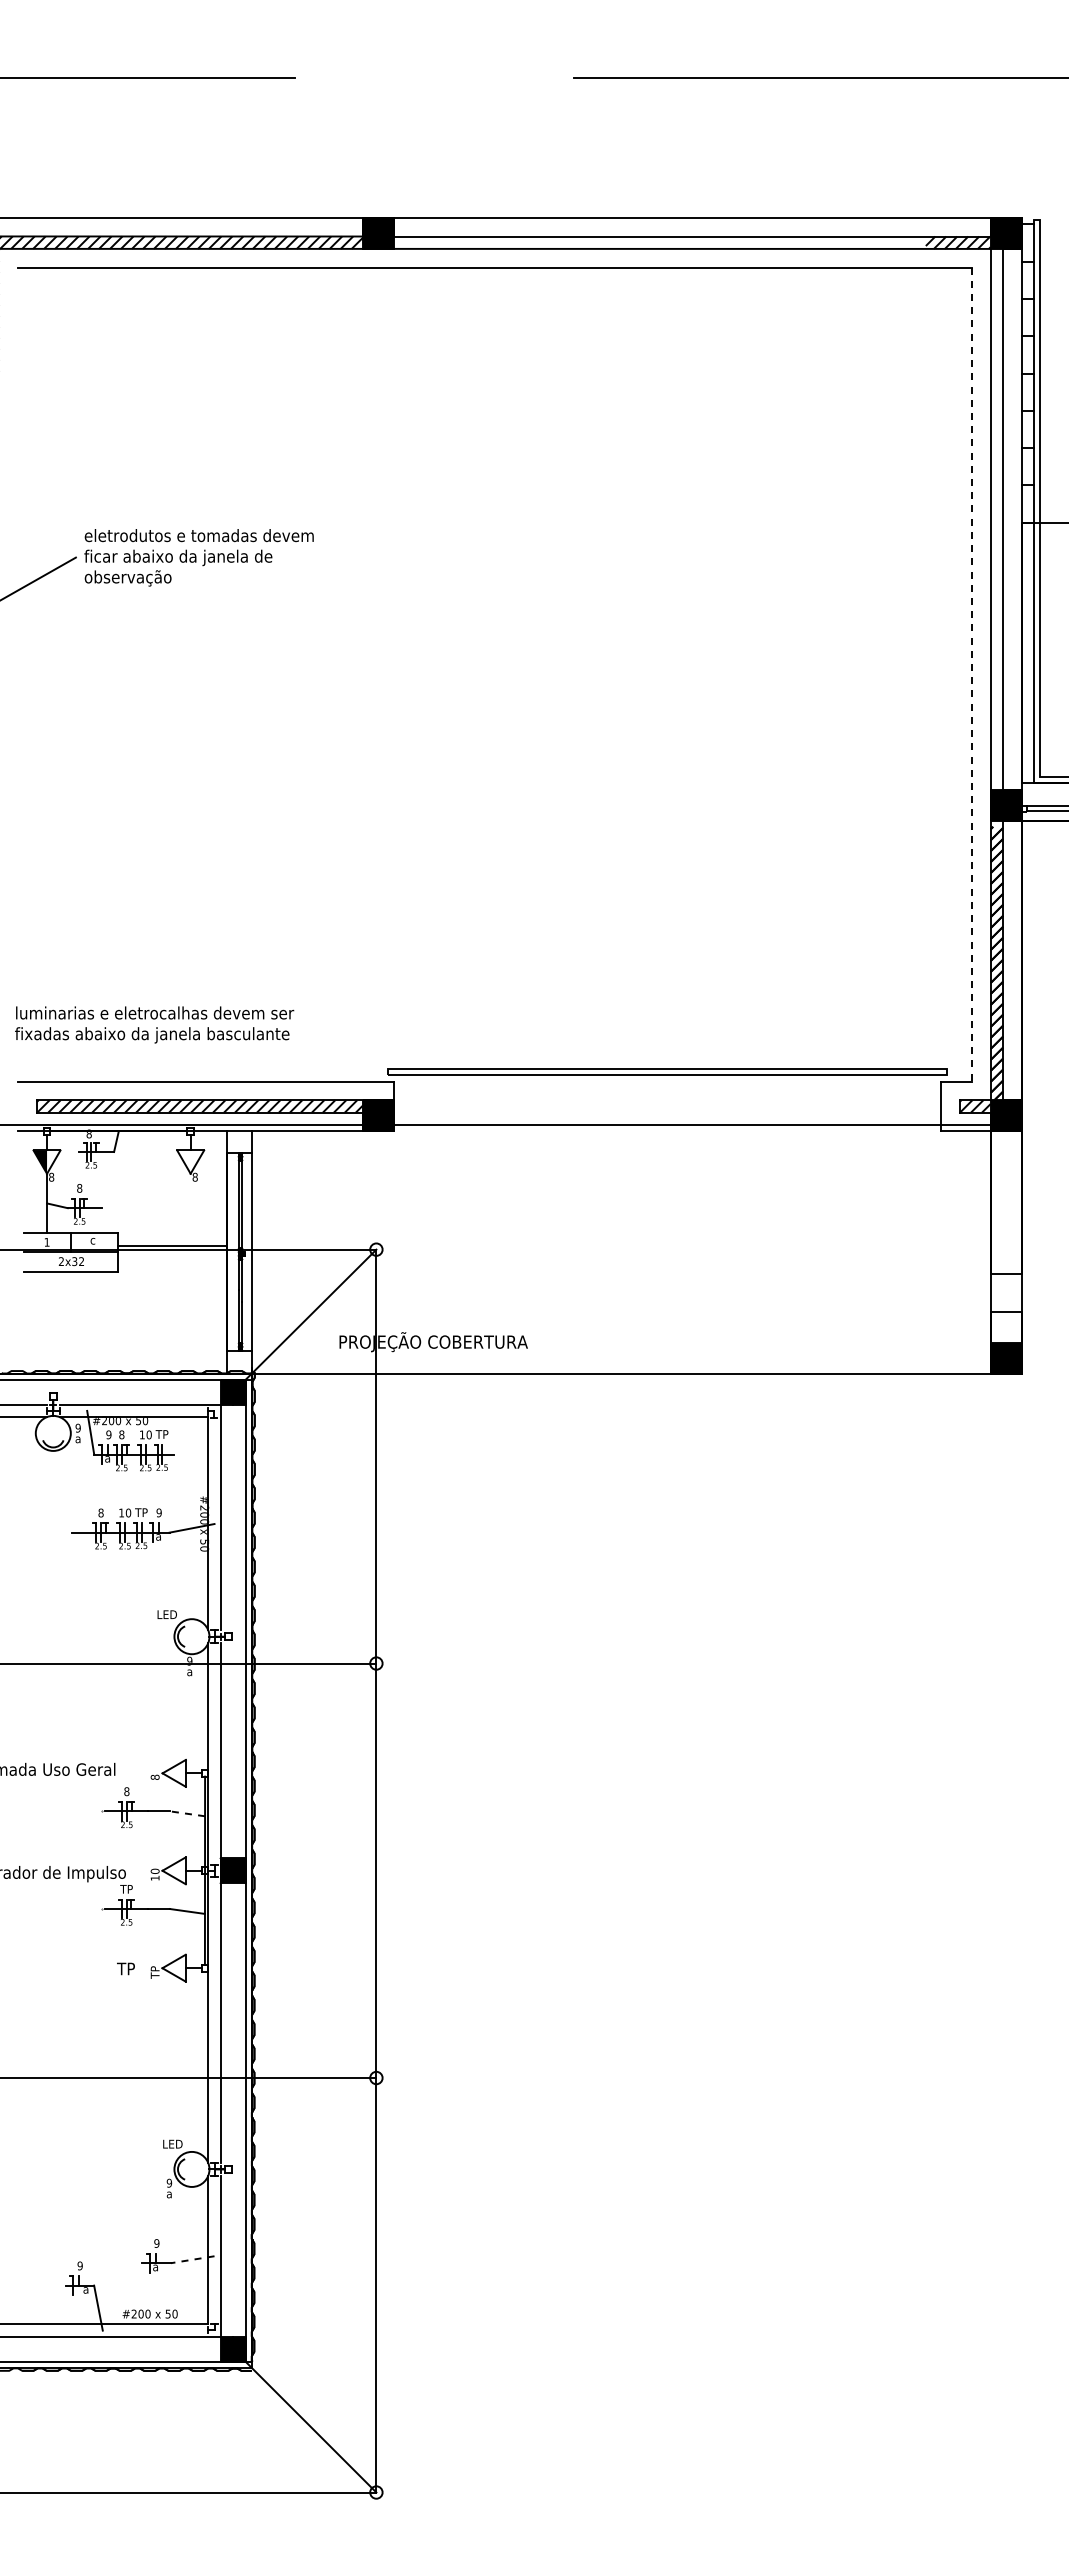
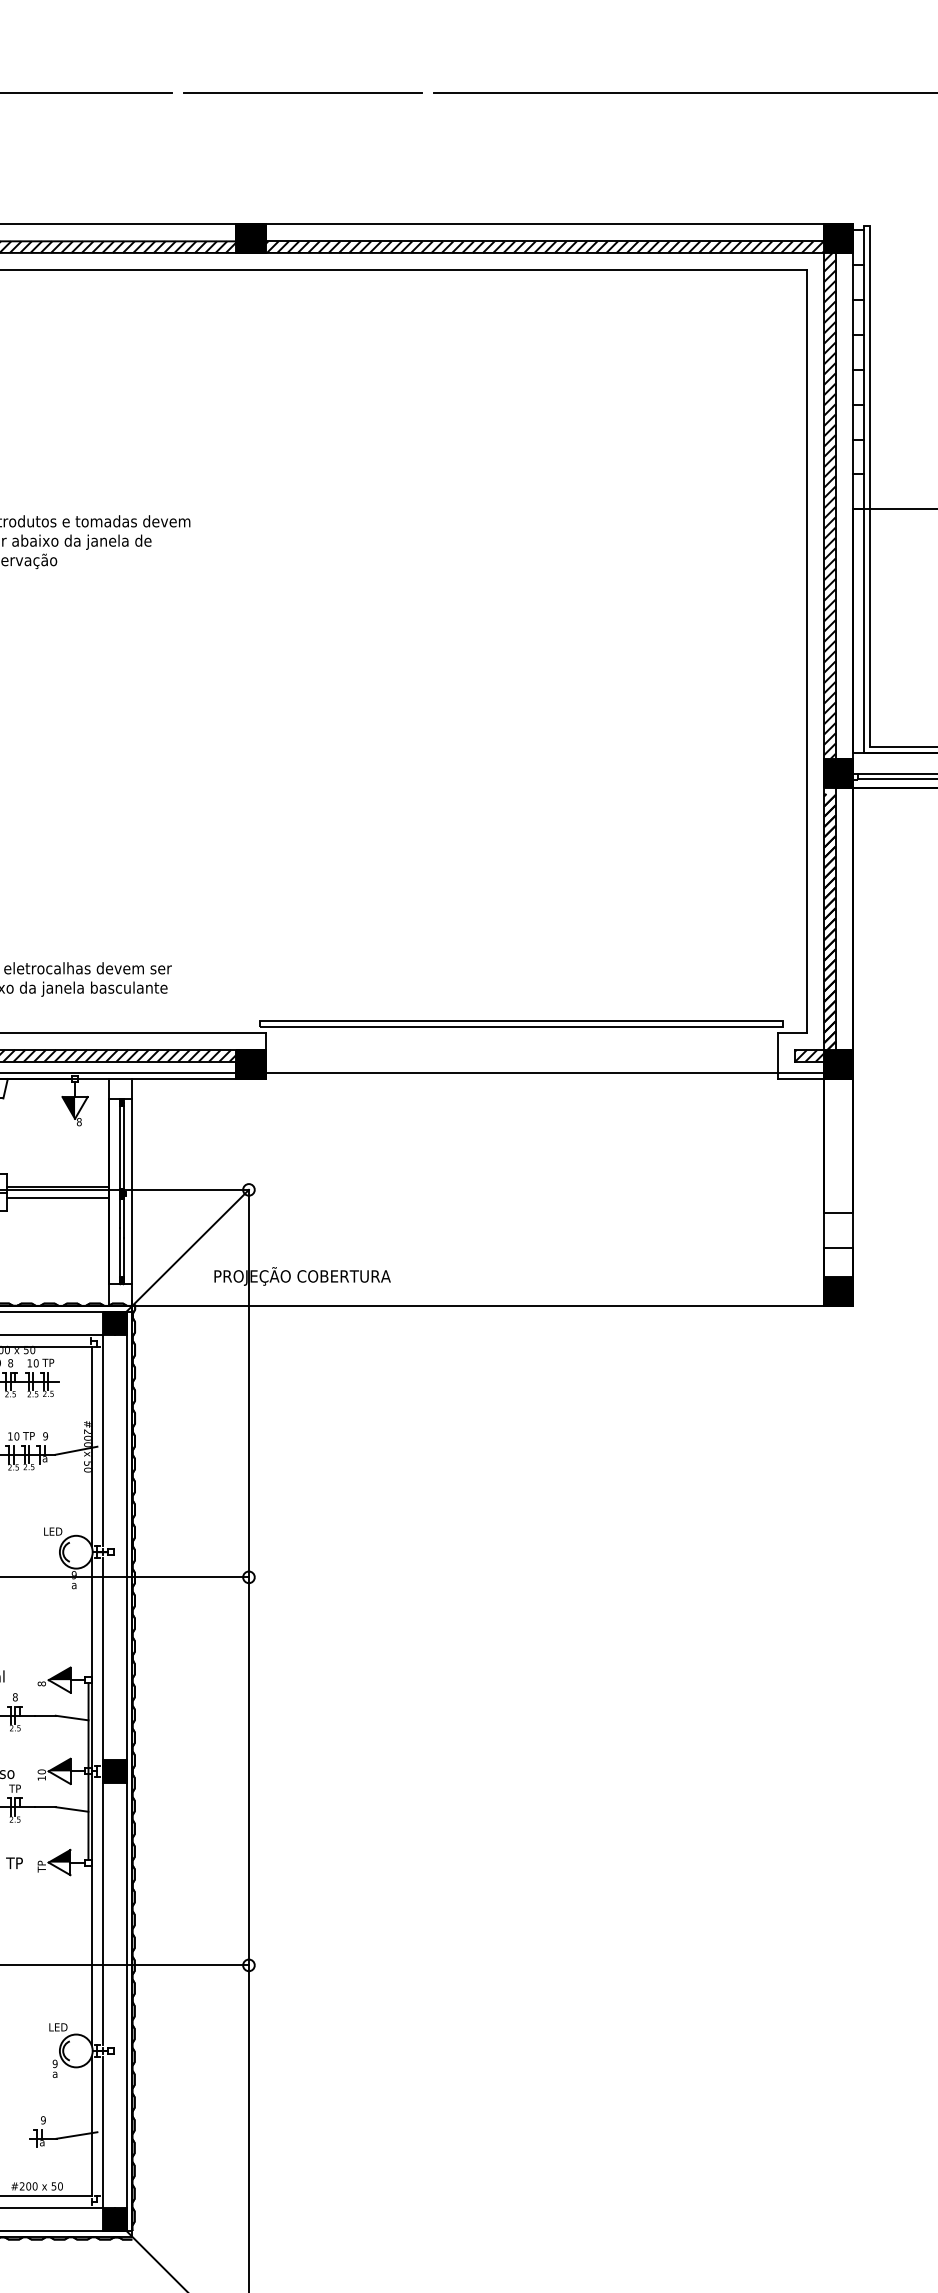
line: (434, 77) -> (303, 92), added
hatch: (659, 242) -> (513, 246), added
hatch: (996, 518) -> (829, 505), added
line: (972, 674) -> (807, 651), dashed -> solid
fill: (183, 1161) -> (68, 1107), added
line: (172, 1258) -> (58, 1198), added
fill: (173, 1766) -> (59, 1673), added
line: (187, 1813) -> (72, 1717), dashed -> solid
fill: (173, 1863) -> (59, 1764), added
fill: (173, 1961) -> (59, 1856), added
line: (192, 2259) -> (76, 2135), dashed -> solid

